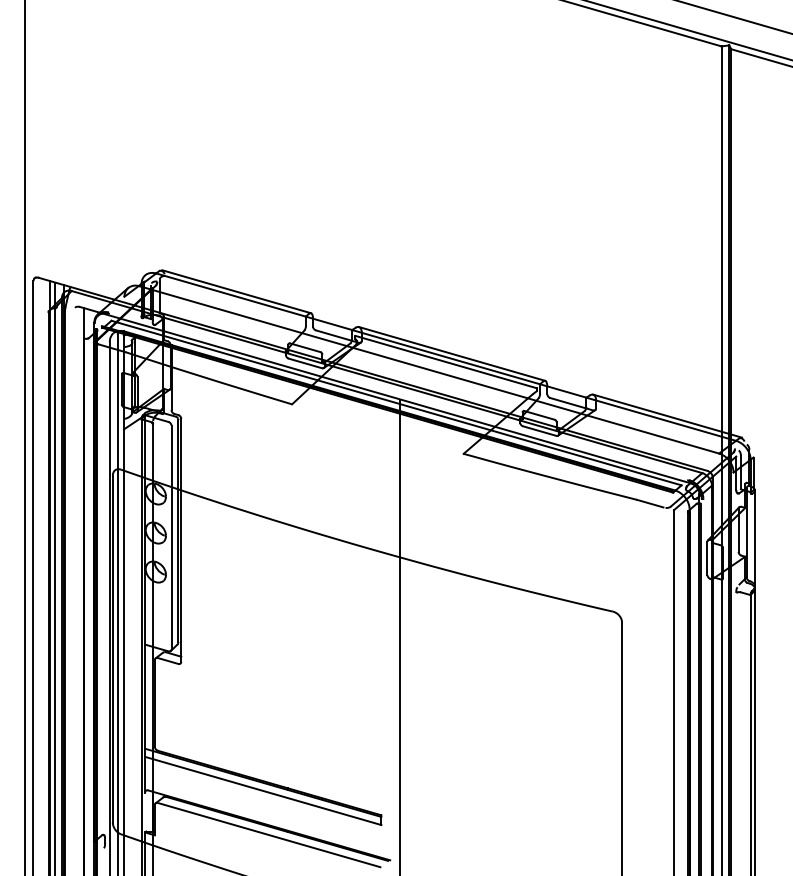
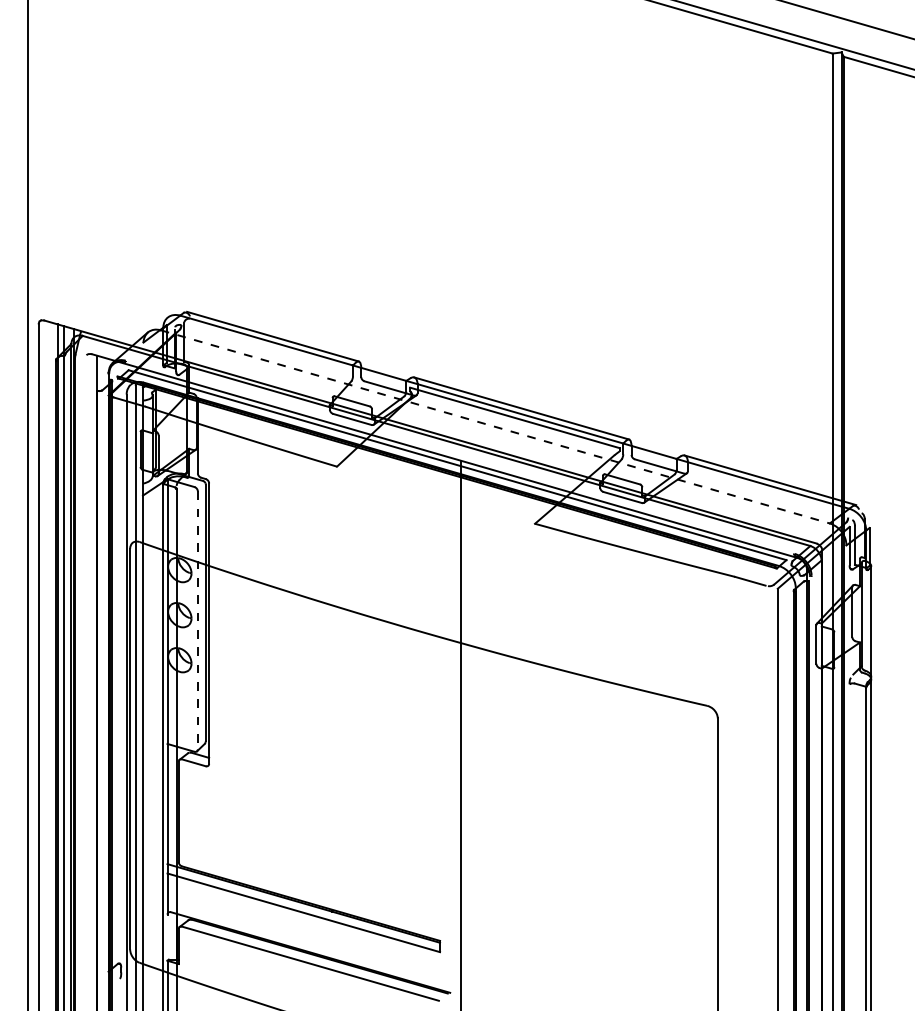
line: (429, 369) -> (495, 426), solid -> dashed
line: (171, 537) -> (197, 620), solid -> dashed

